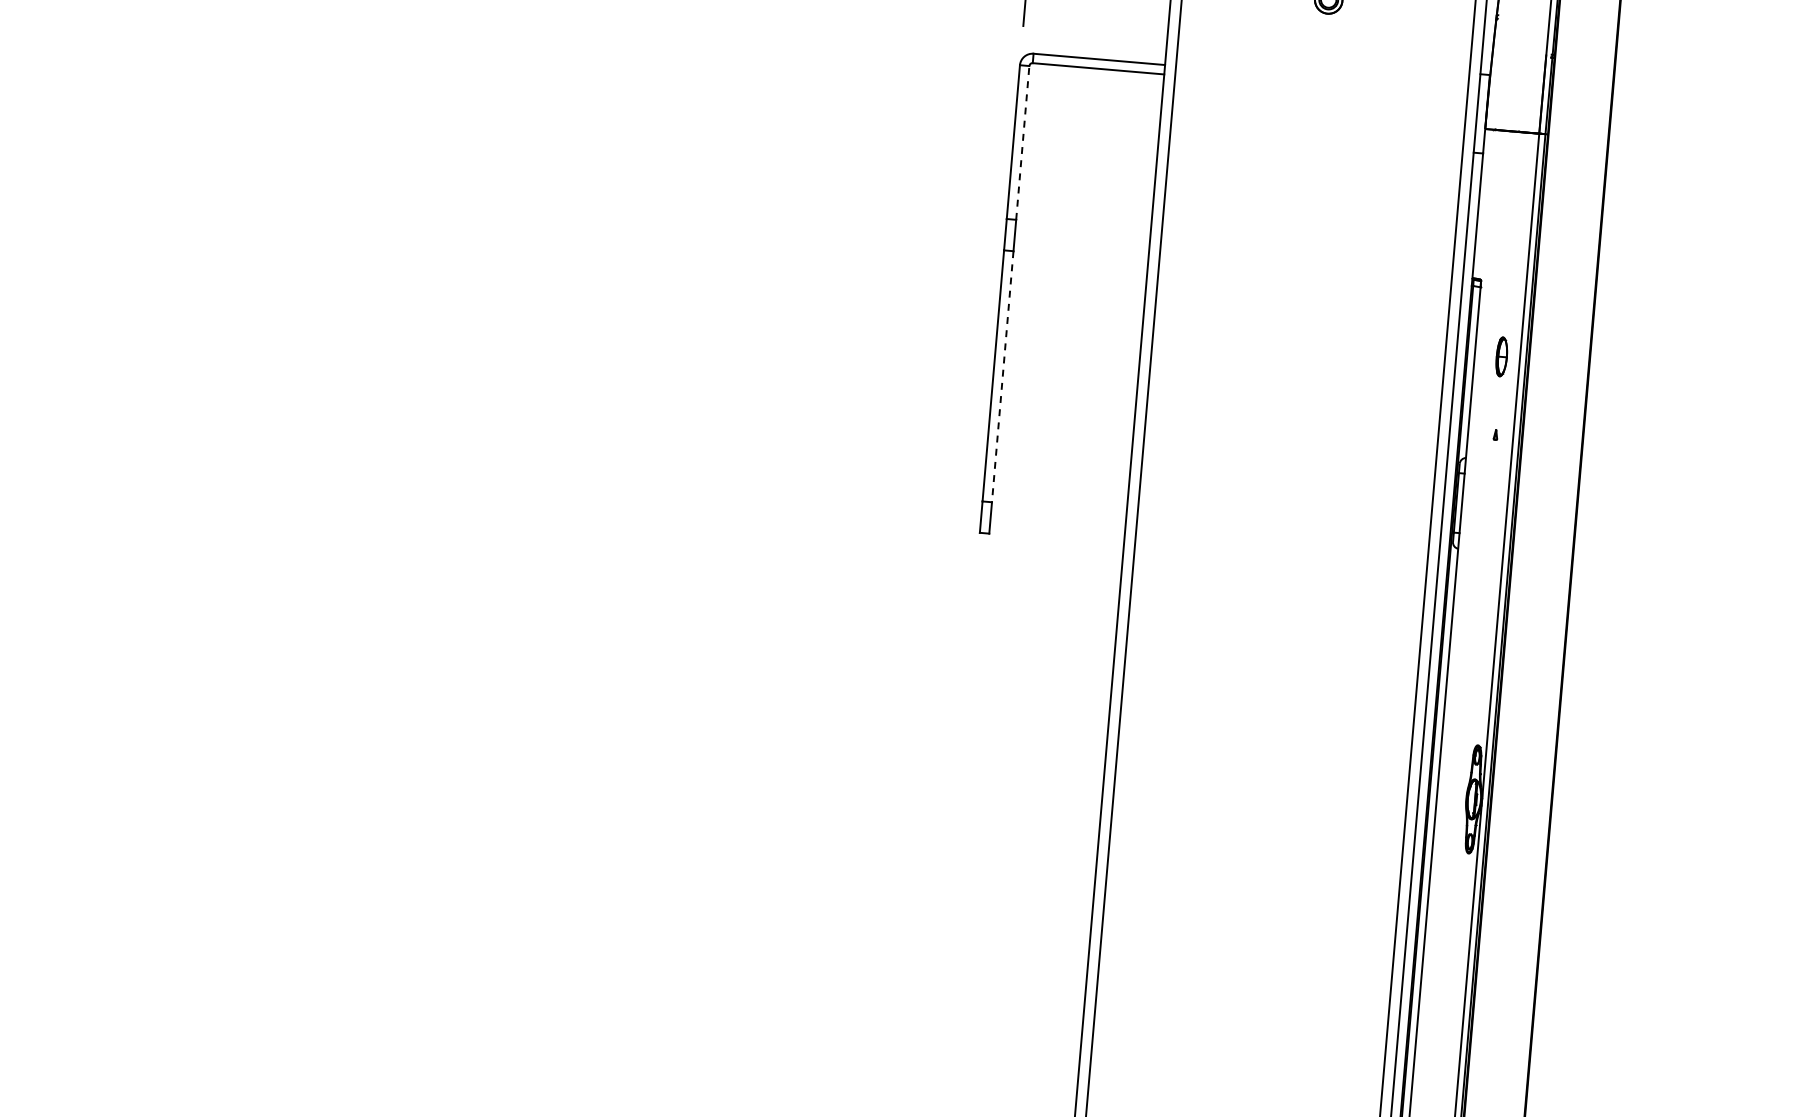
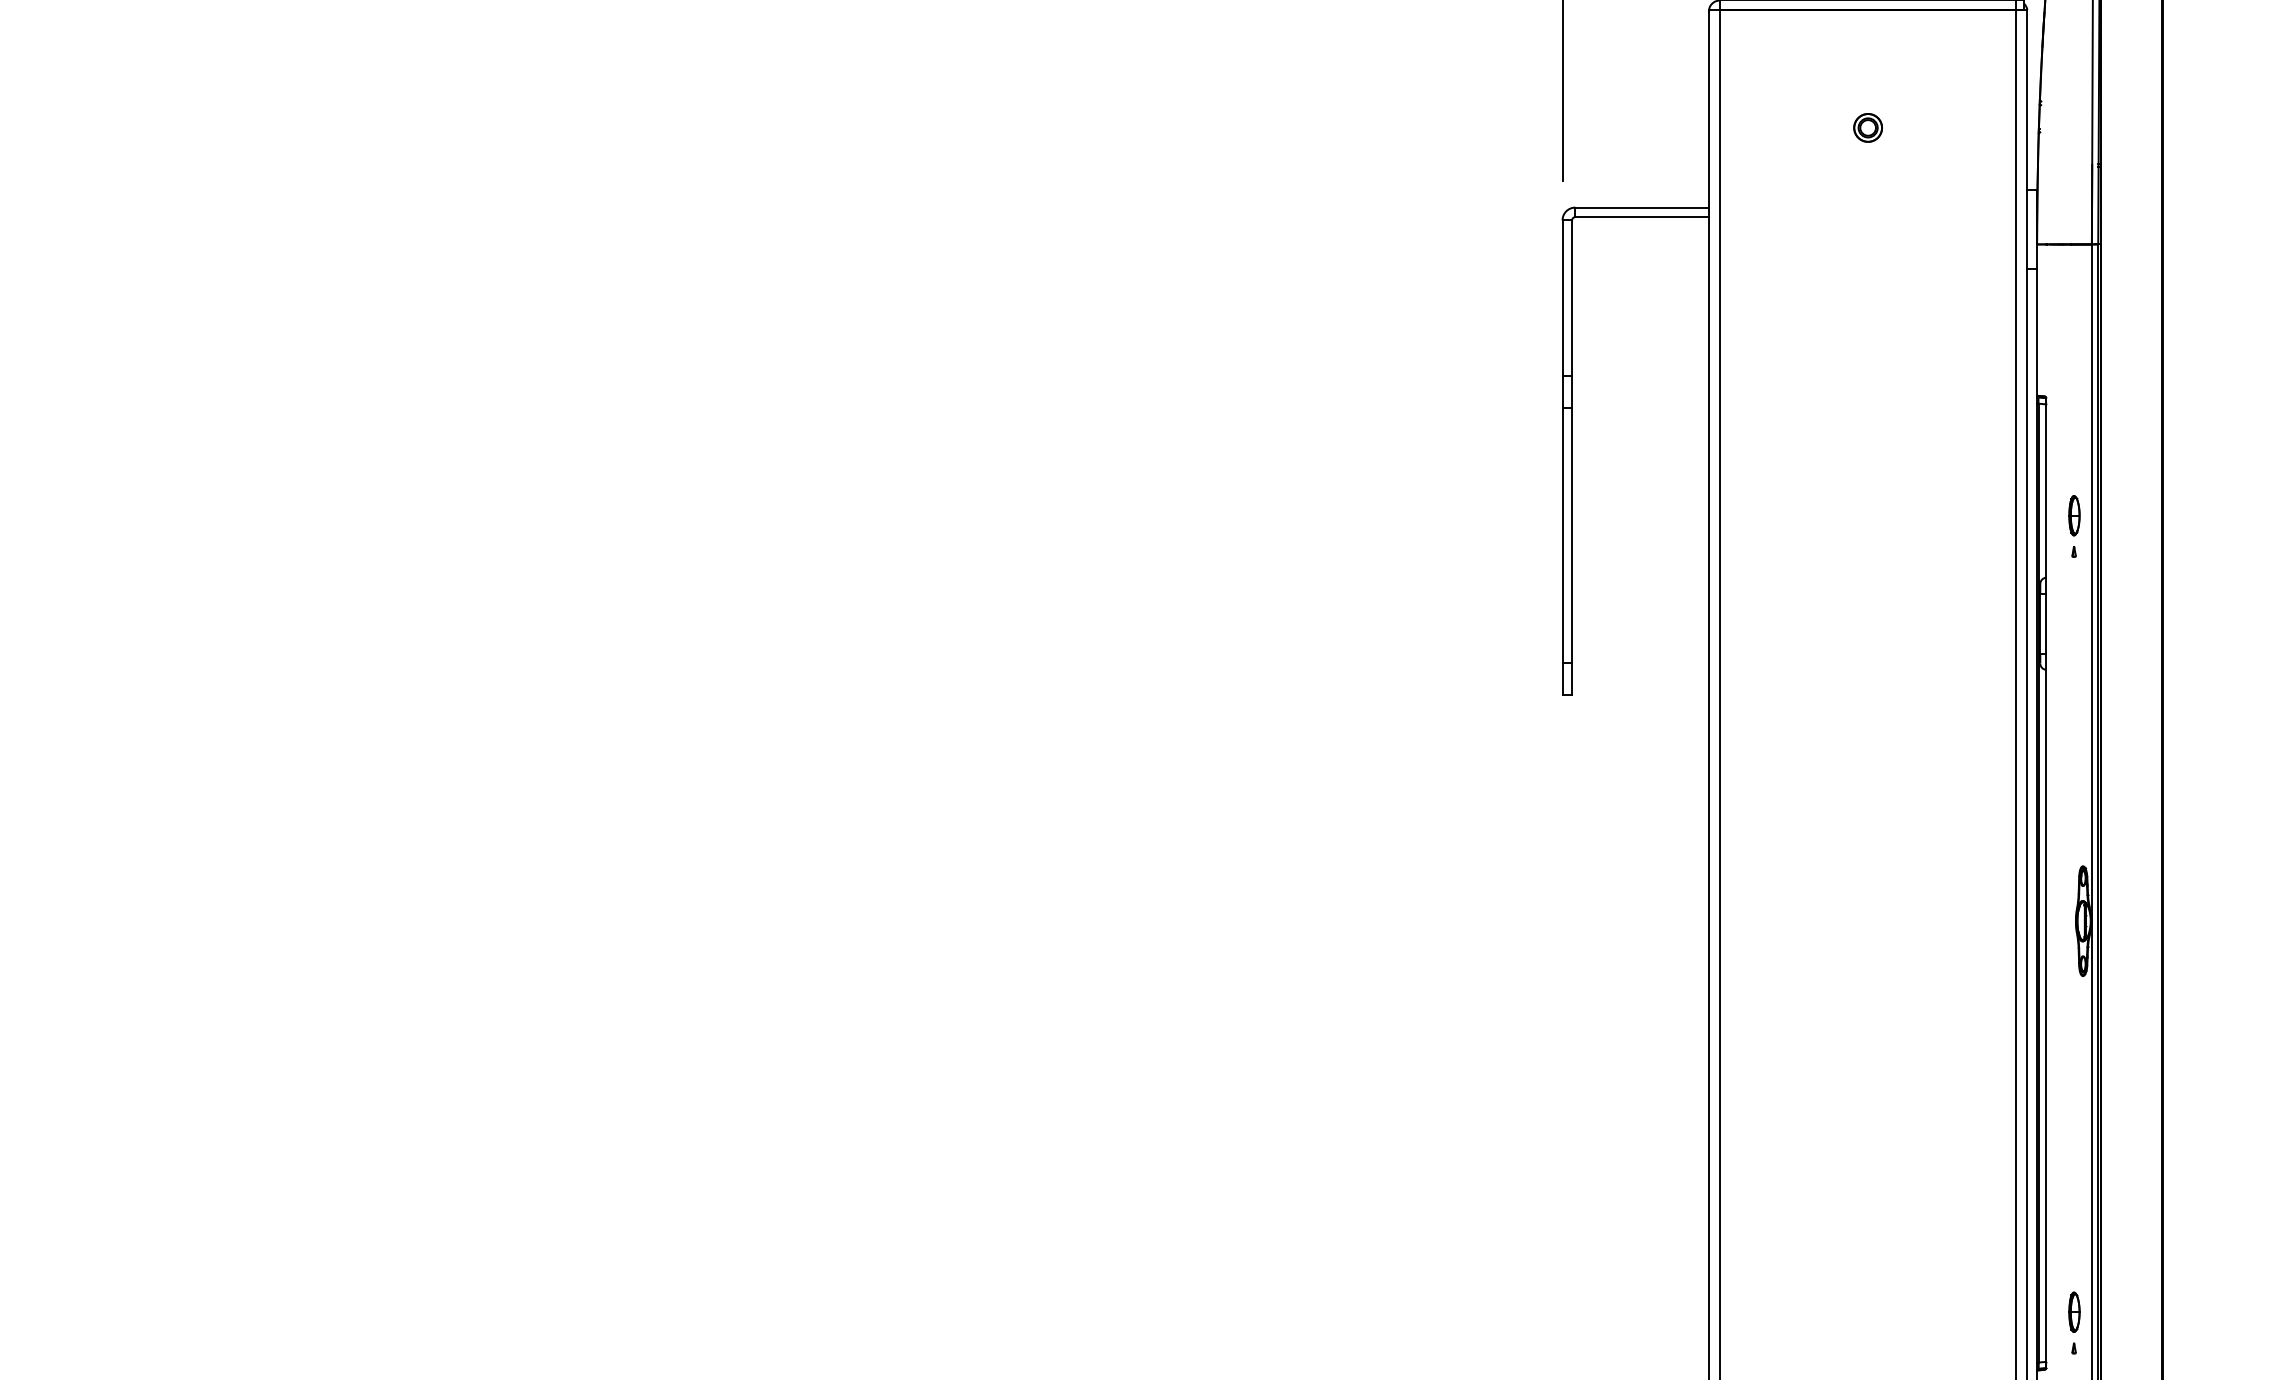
line: (1023, 142) -> (1572, 297), dashed -> solid
part: (1501, 356) -> (2074, 515), moved
line: (1003, 377) -> (1572, 536), dashed -> solid

